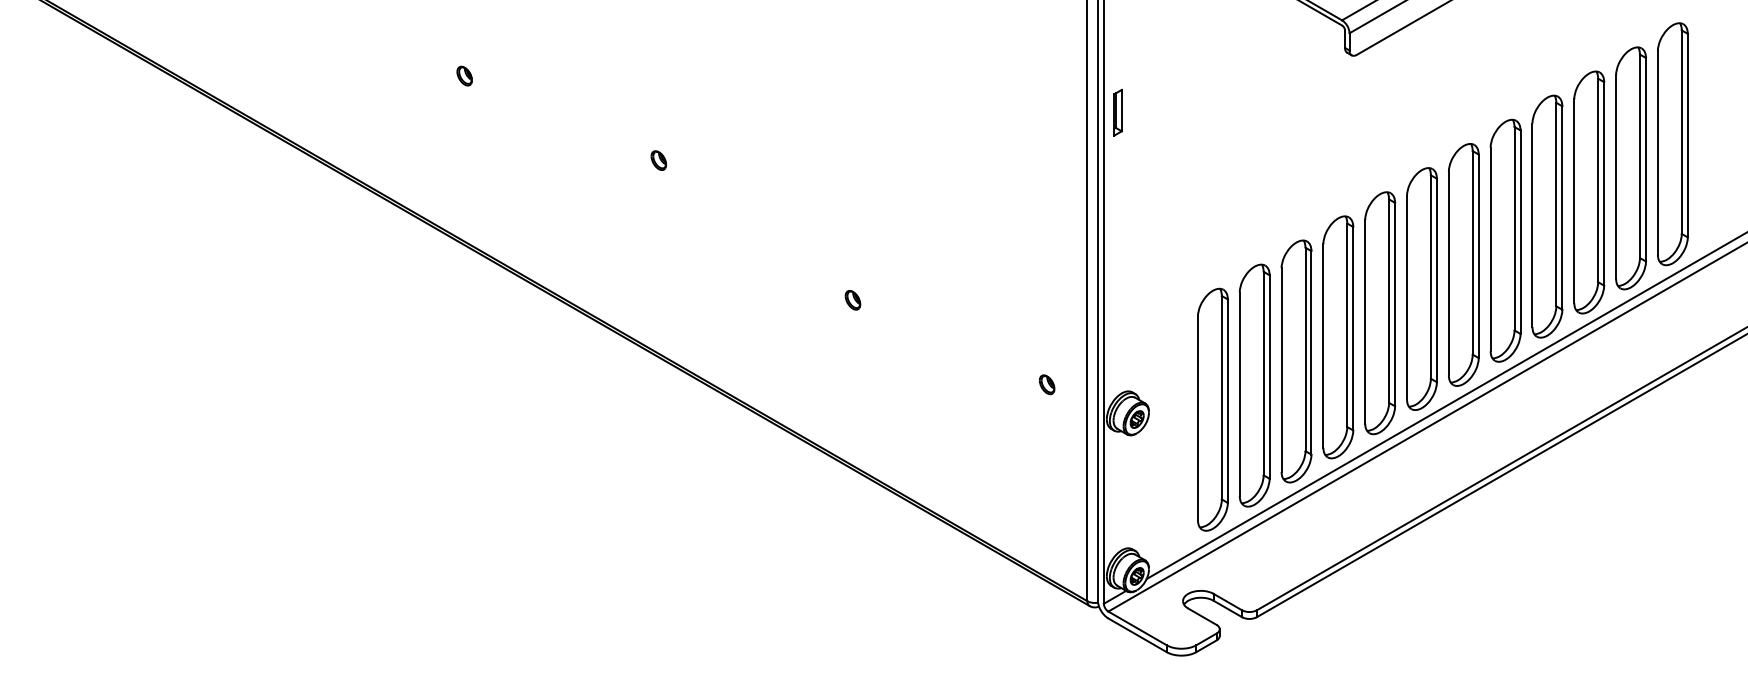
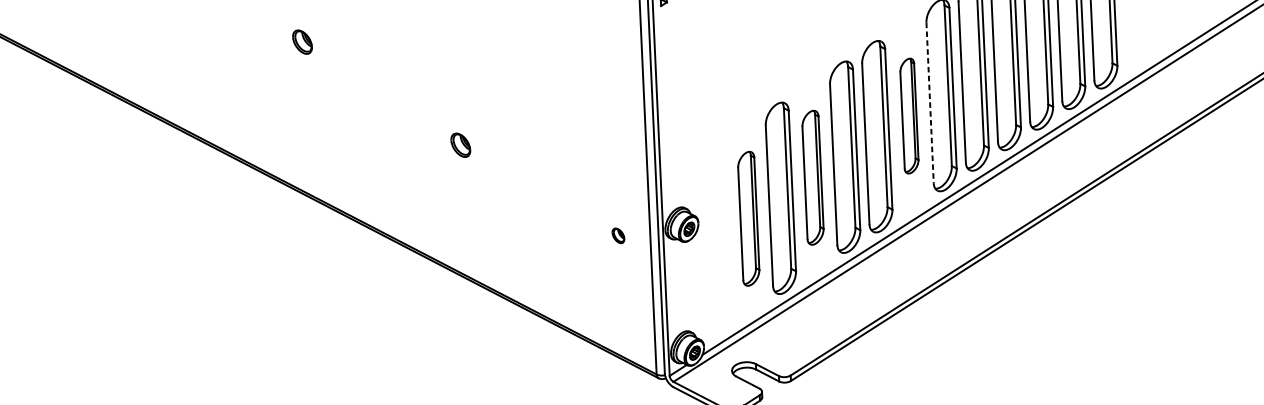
part: (658, 160) -> (302, 42), size x1.6
line: (1448, 273) -> (929, 102), solid -> dashed
part: (1421, 288) -> (909, 115), size x0.6
part: (852, 300) -> (460, 145), size x1.6
part: (1296, 361) -> (813, 177), size x0.7
part: (1047, 384) -> (618, 235), moved
part: (1212, 409) -> (748, 218), size x0.7

